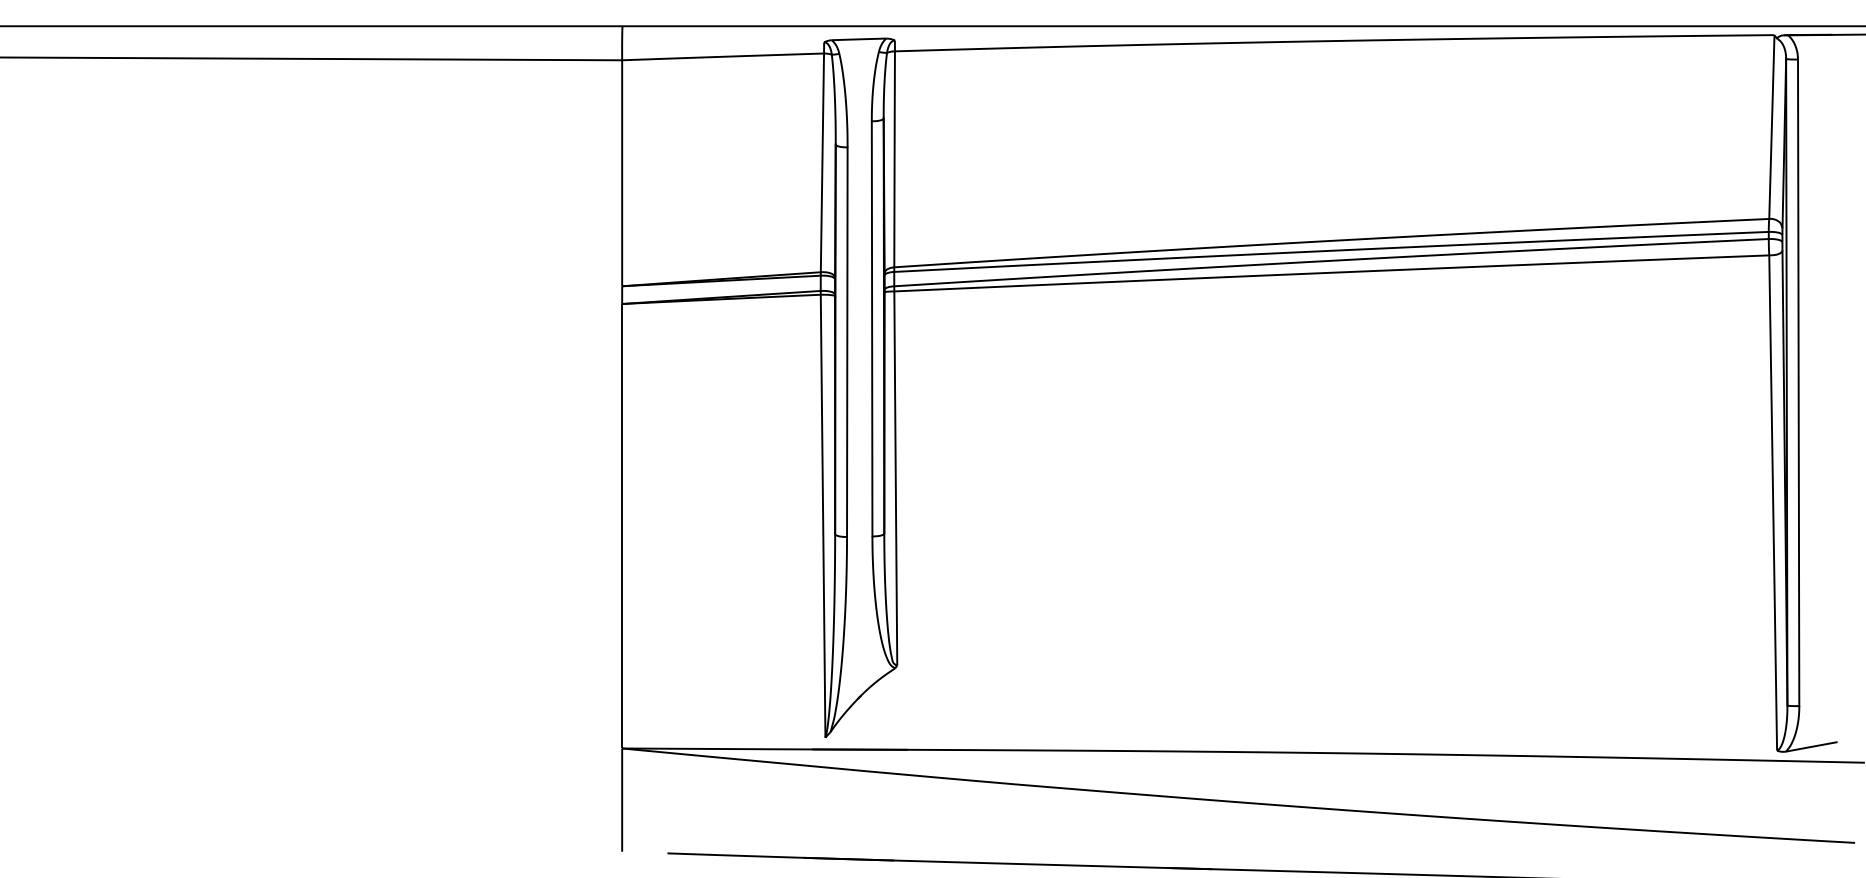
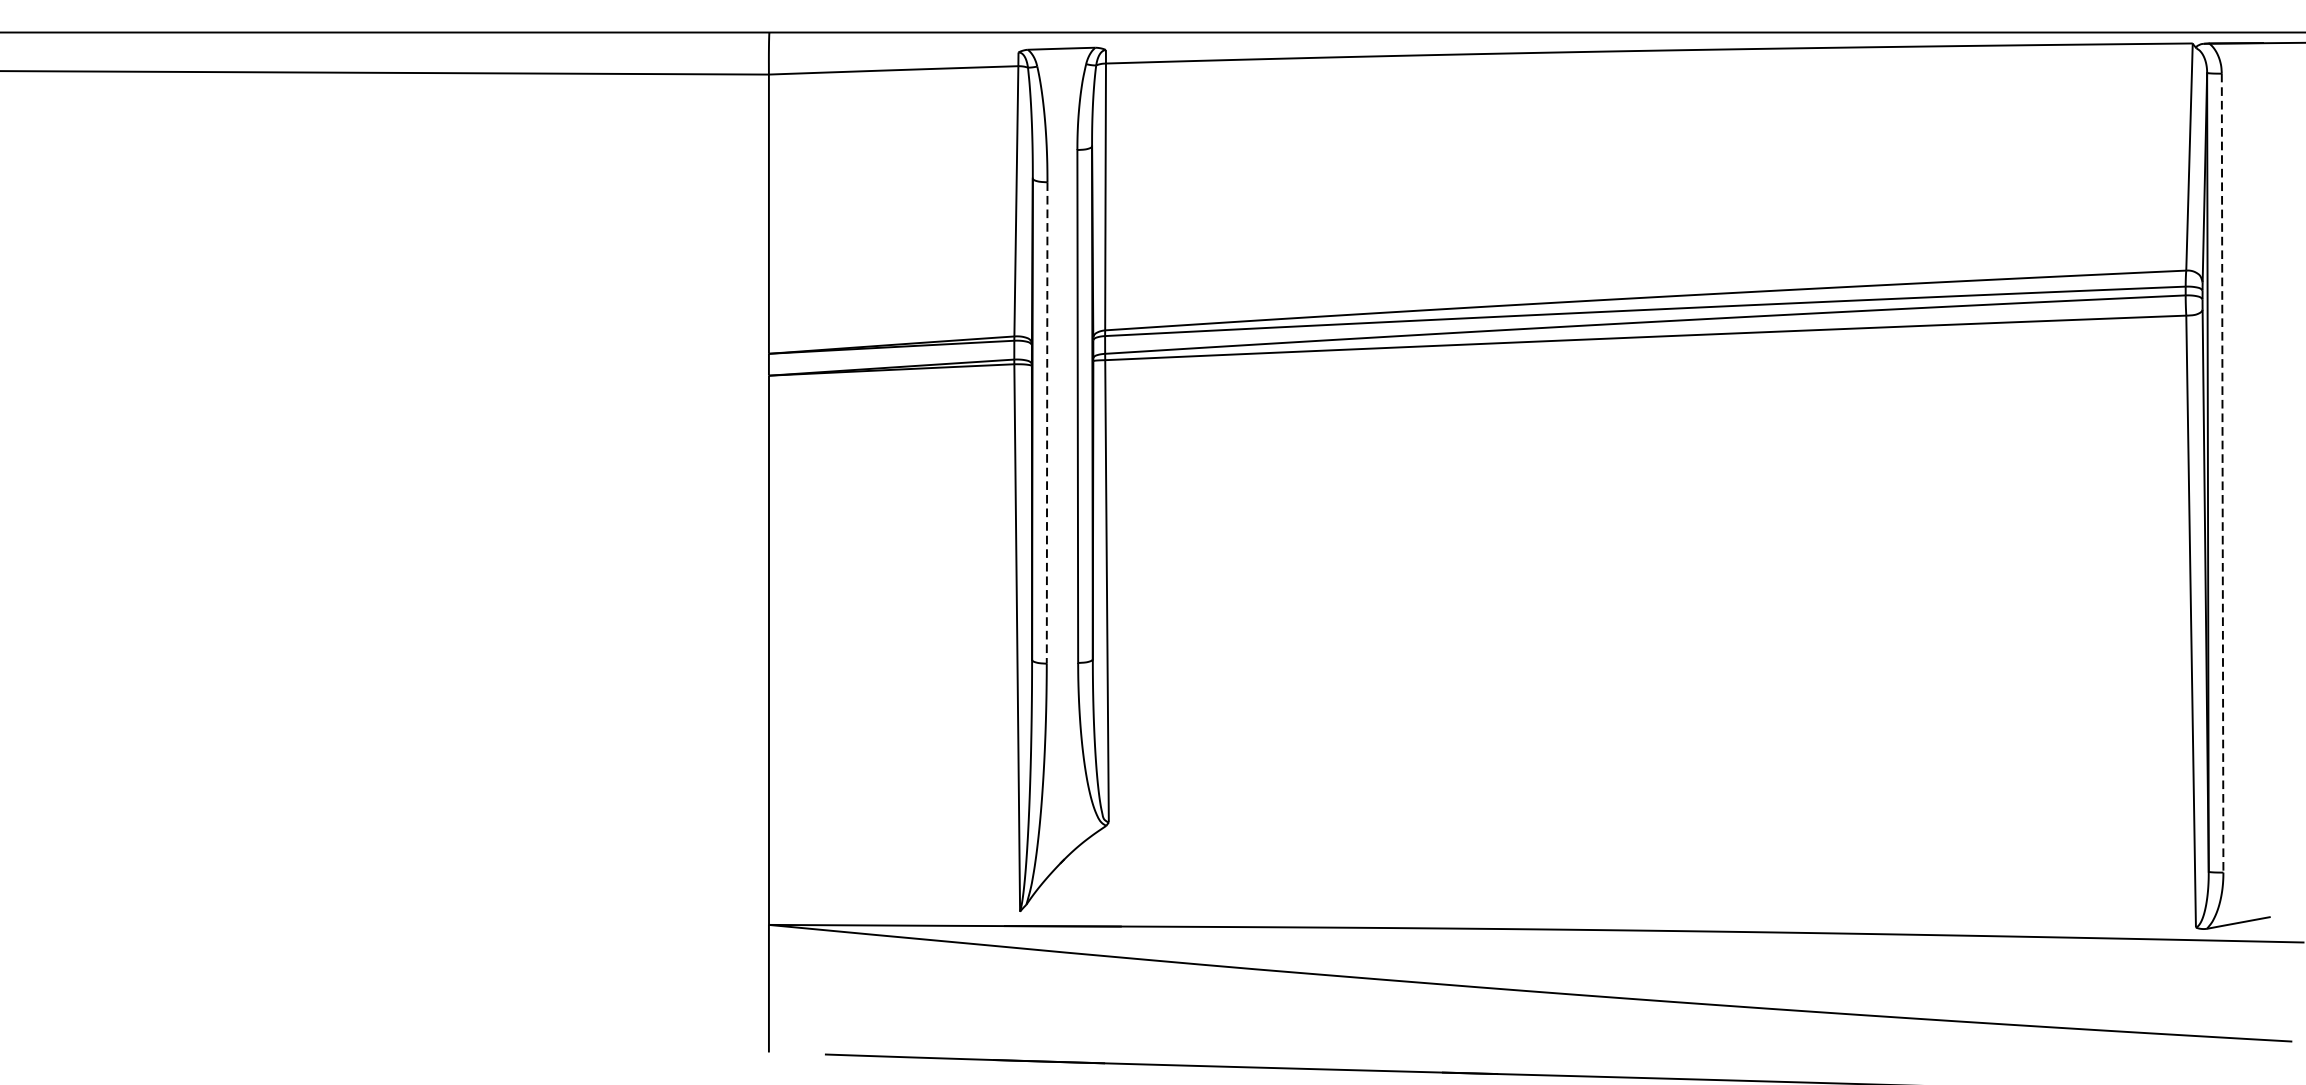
line: (847, 342) -> (1047, 423), solid -> dashed
line: (1798, 383) -> (2222, 473), solid -> dashed

